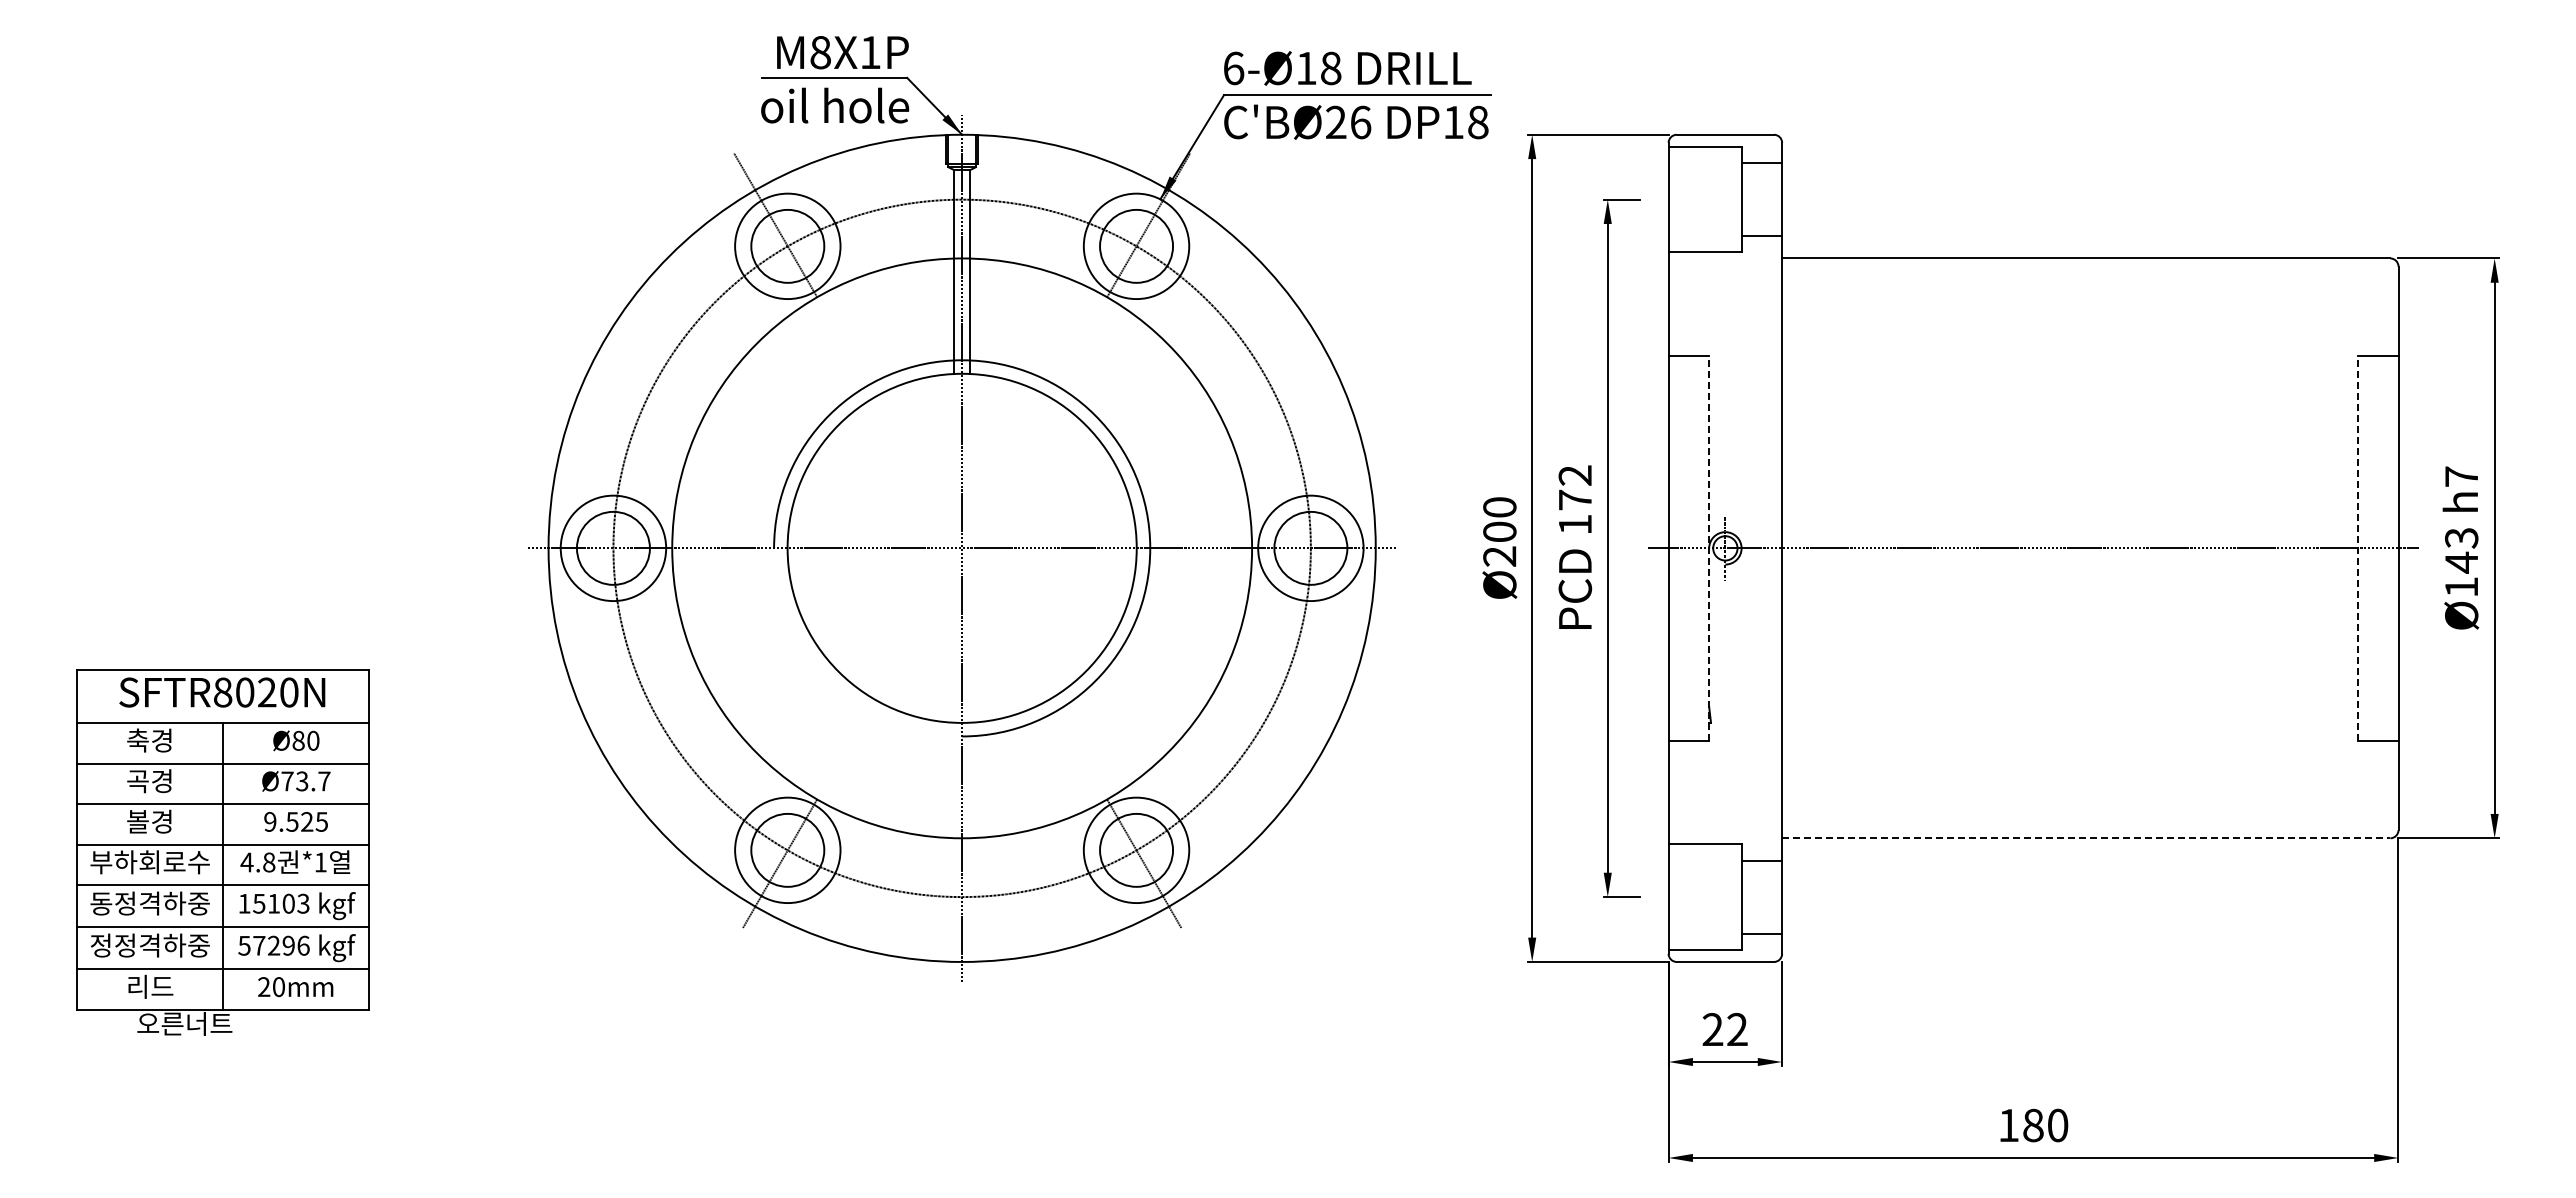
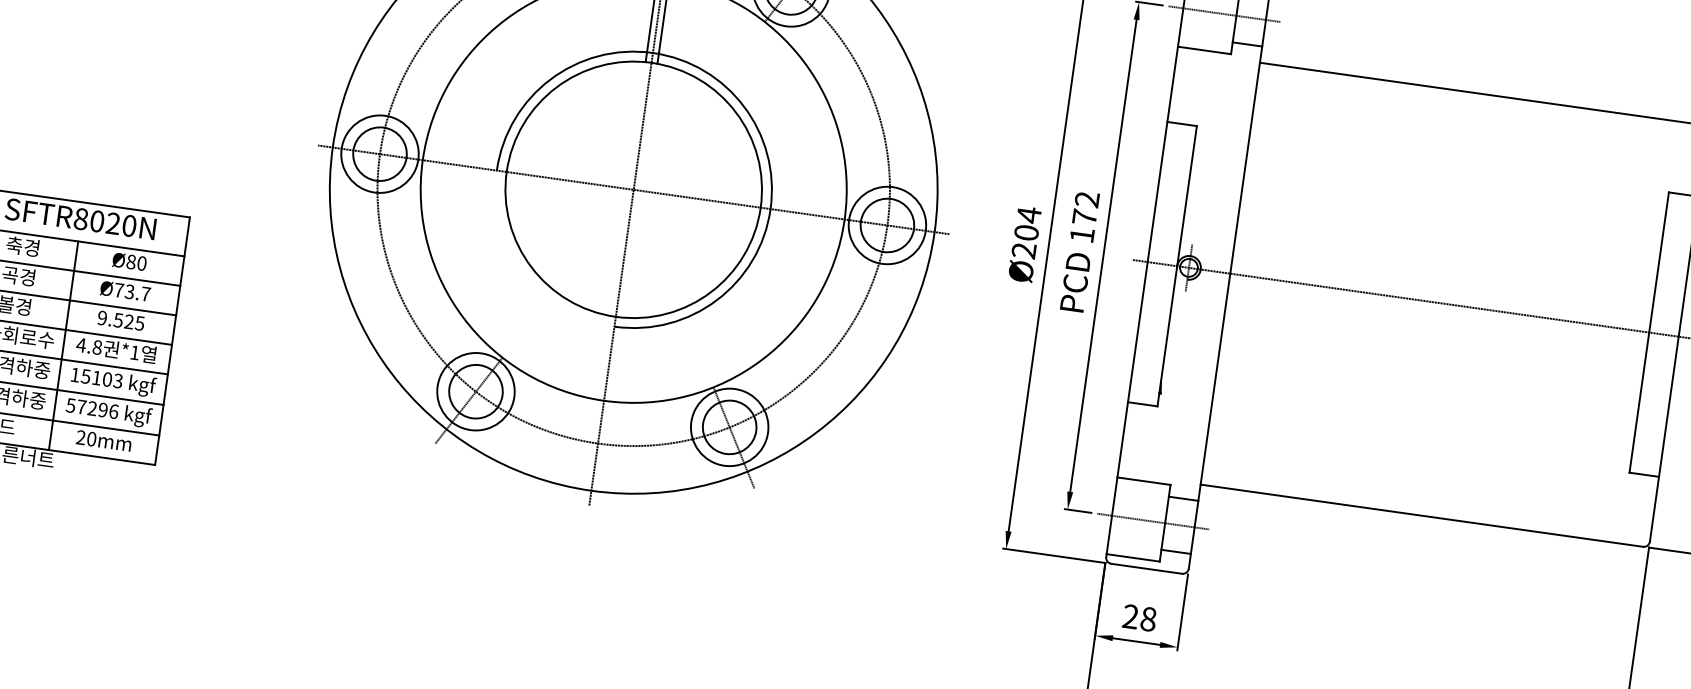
line: (1725, 199) -> (1224, 14), added
text: (1499, 507) -> (1028, 215), Ø200 -> Ø204
line: (1709, 548) -> (1177, 266), dashed -> solid
line: (2357, 548) -> (1648, 332), dashed -> solid
line: (2086, 838) -> (1422, 515), dashed -> solid
line: (1725, 897) -> (1153, 521), added
text: (1737, 1029) -> (1148, 619), 22 -> 28

